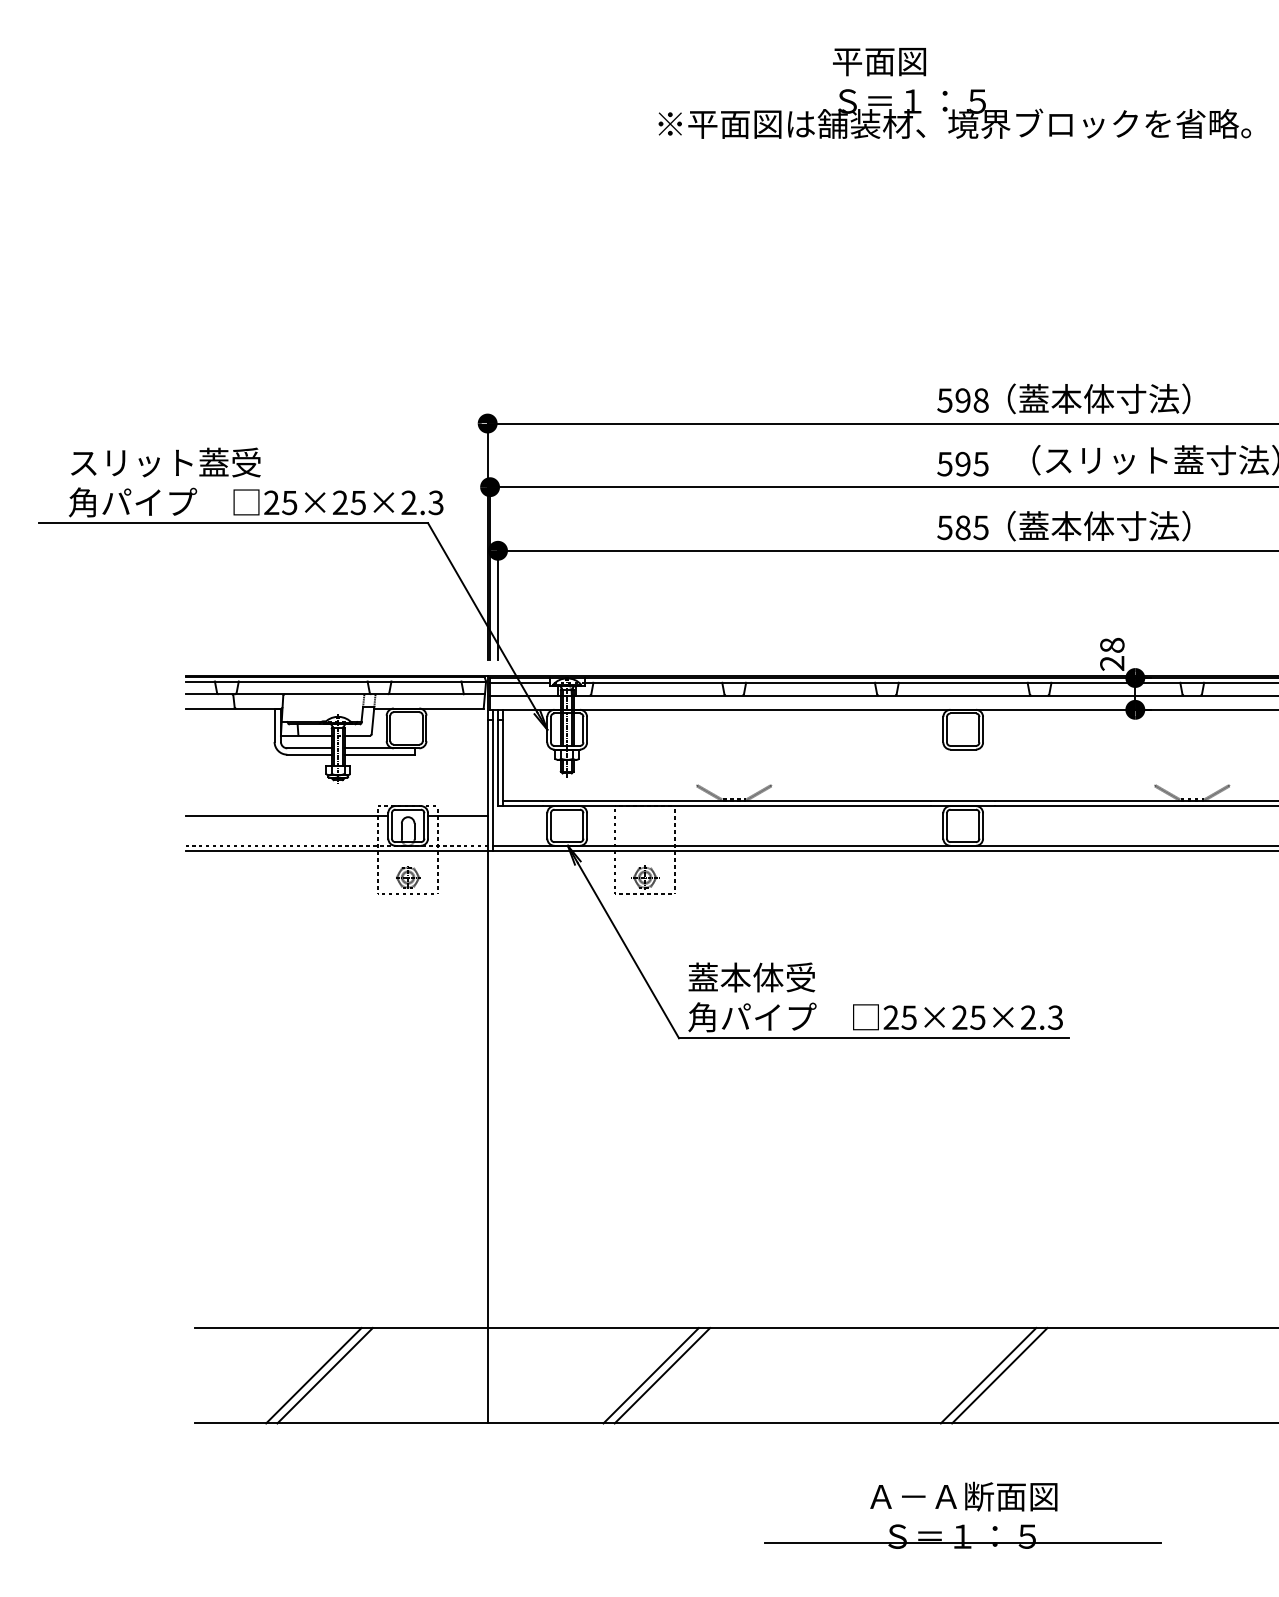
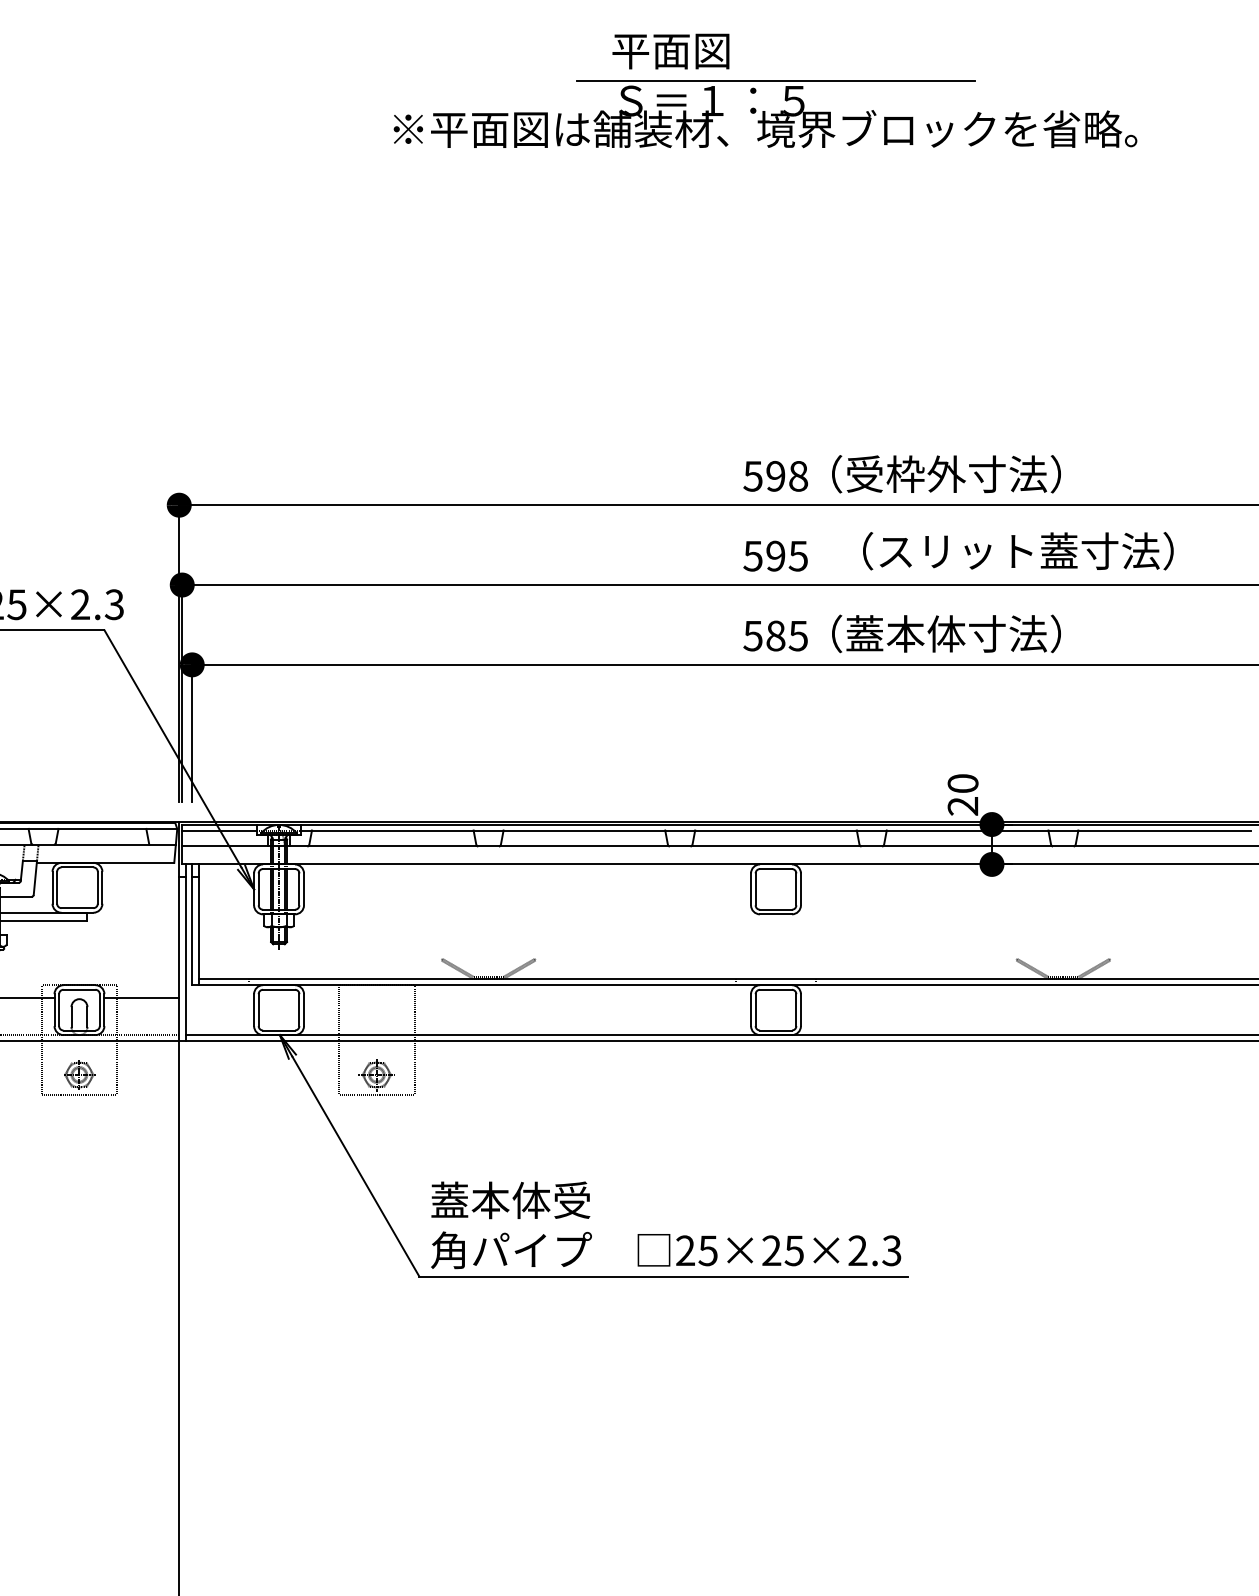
line: (962, 85) -> (775, 80), added
text: (1066, 398) -> (905, 473), （蓋本体寸法） -> （受枠外寸法）
text: (1112, 644) -> (963, 782), 28 -> 20

